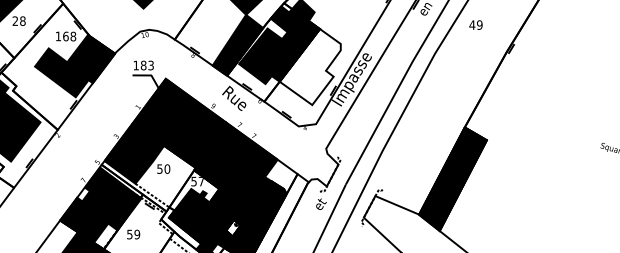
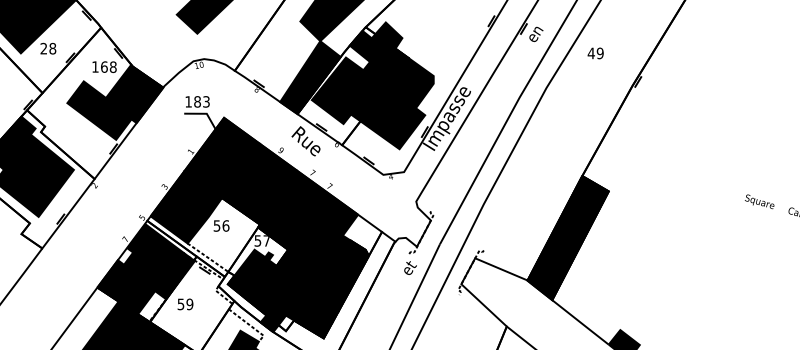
fill: (309, 66) -> (396, 103), added
text: (167, 168) -> (225, 225), 50 -> 56
fill: (233, 227) -> (305, 296), added

